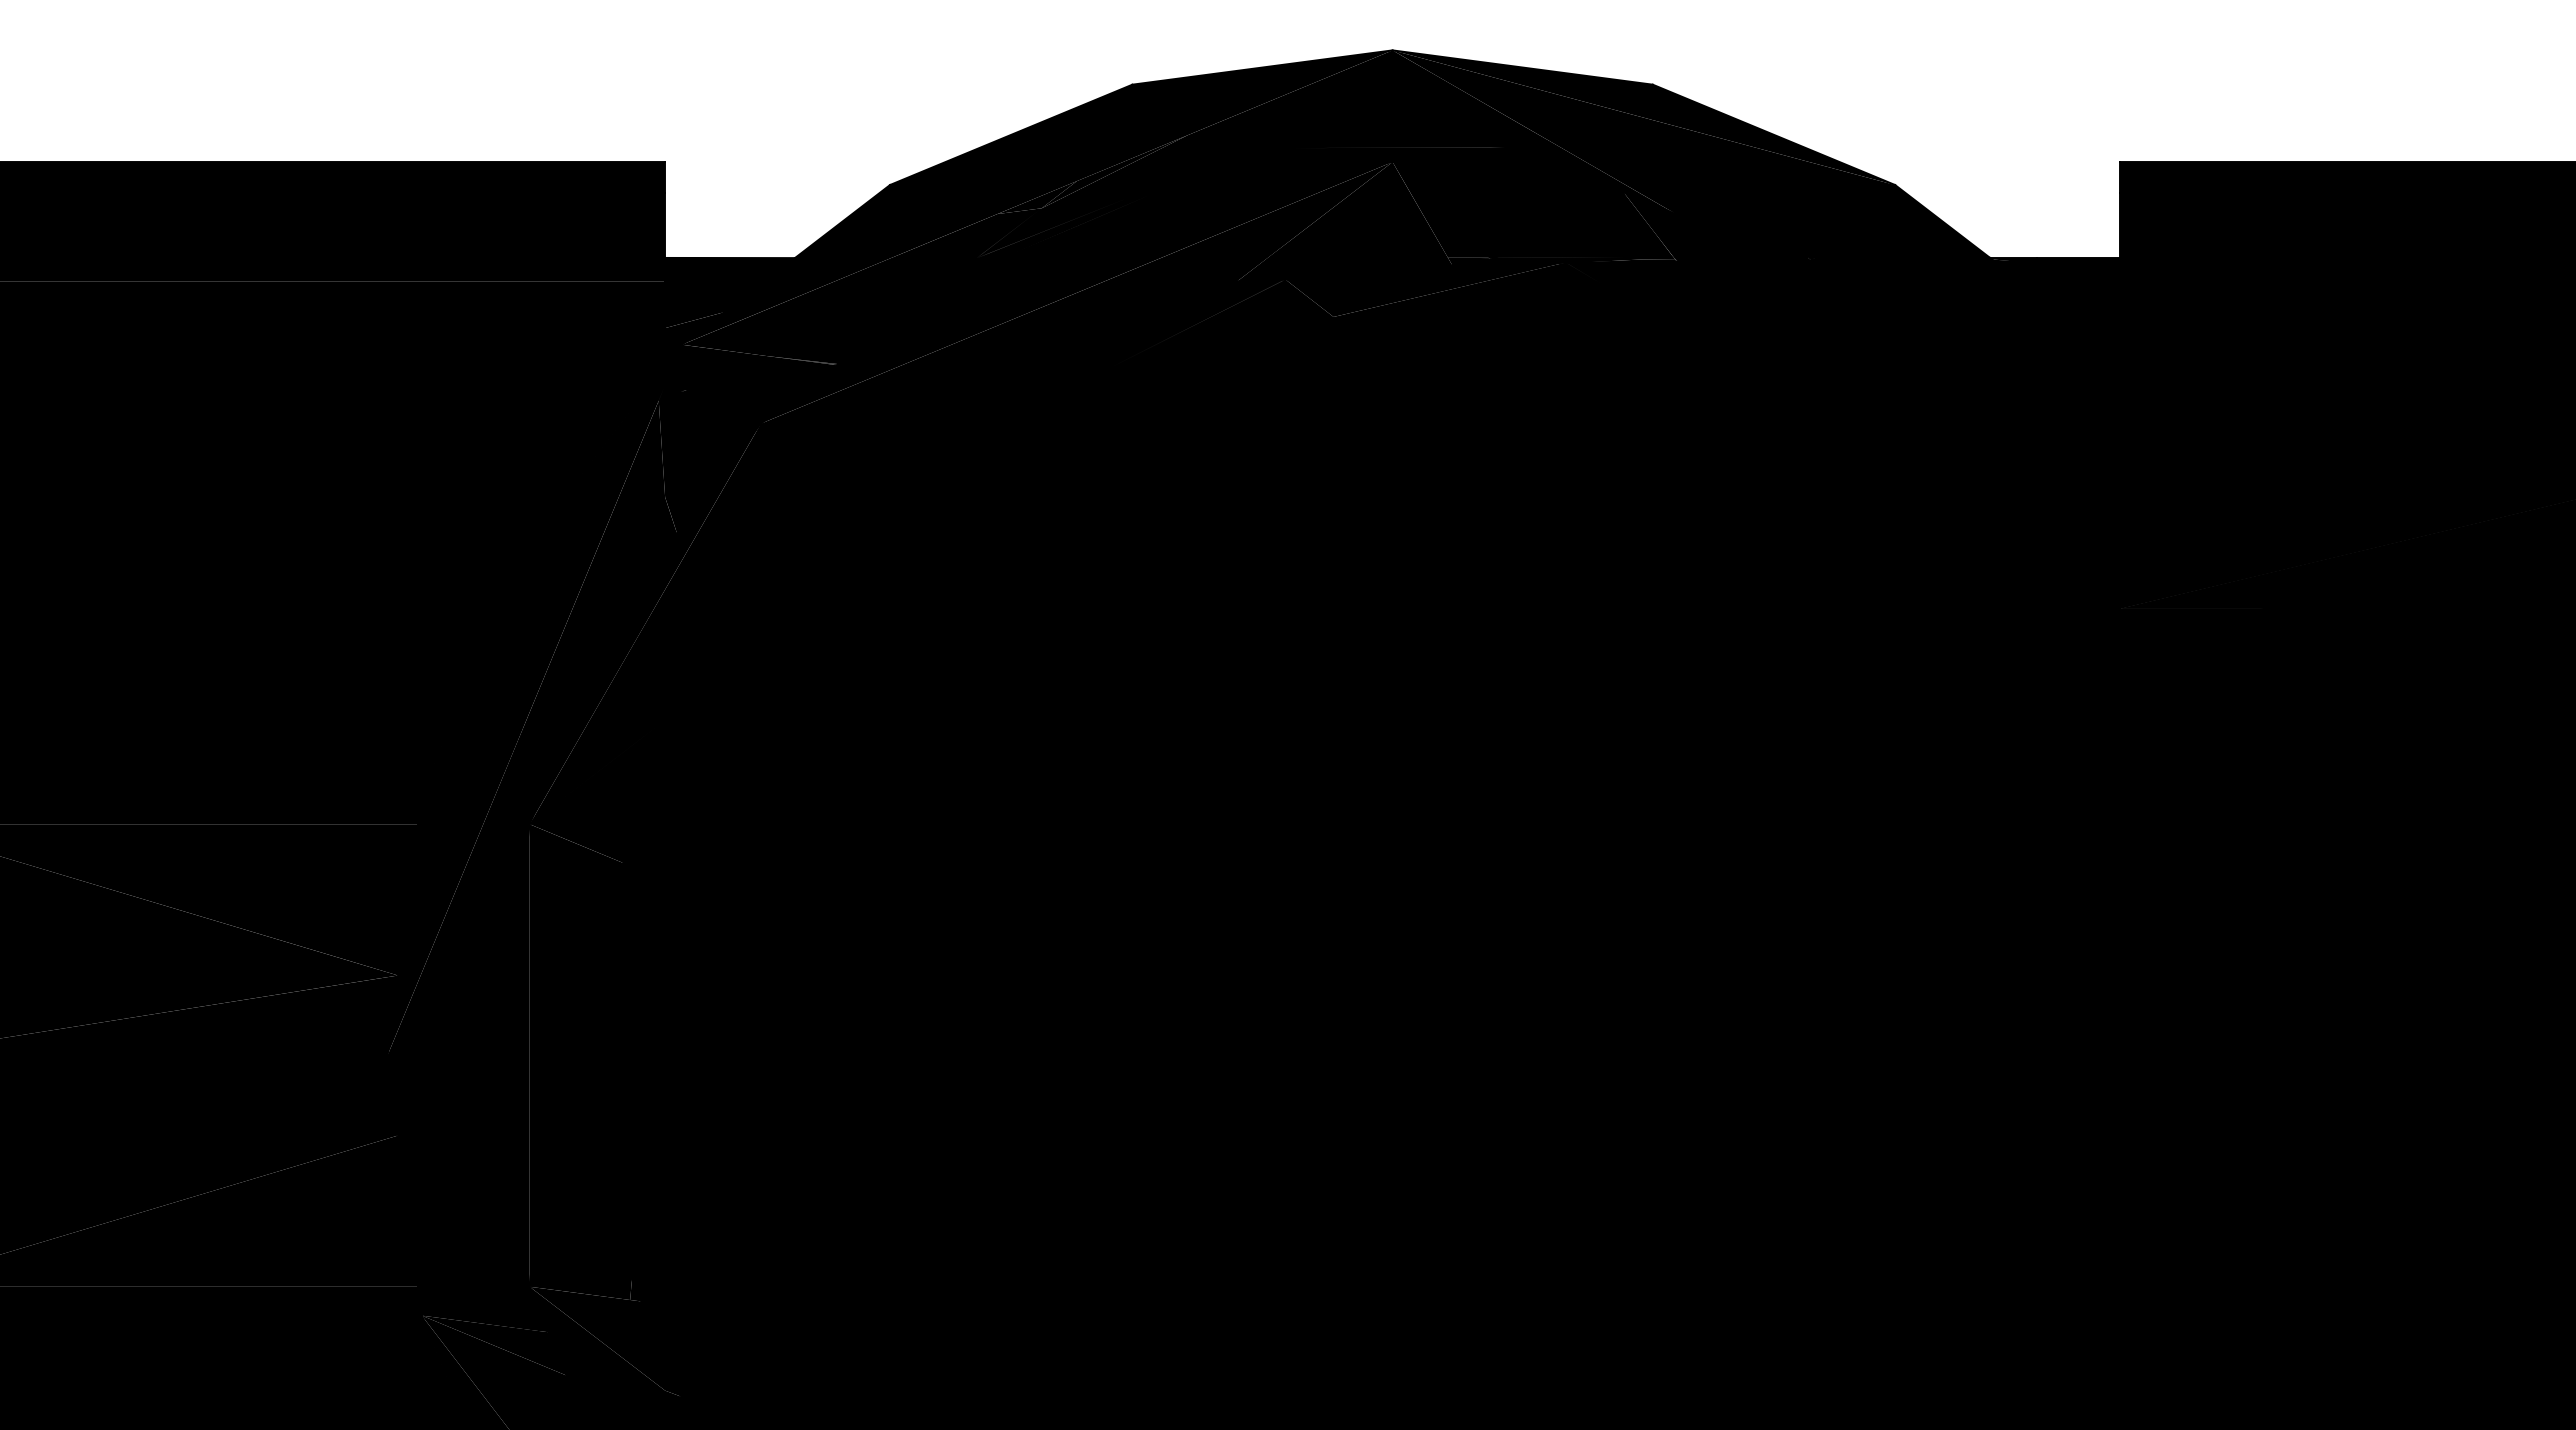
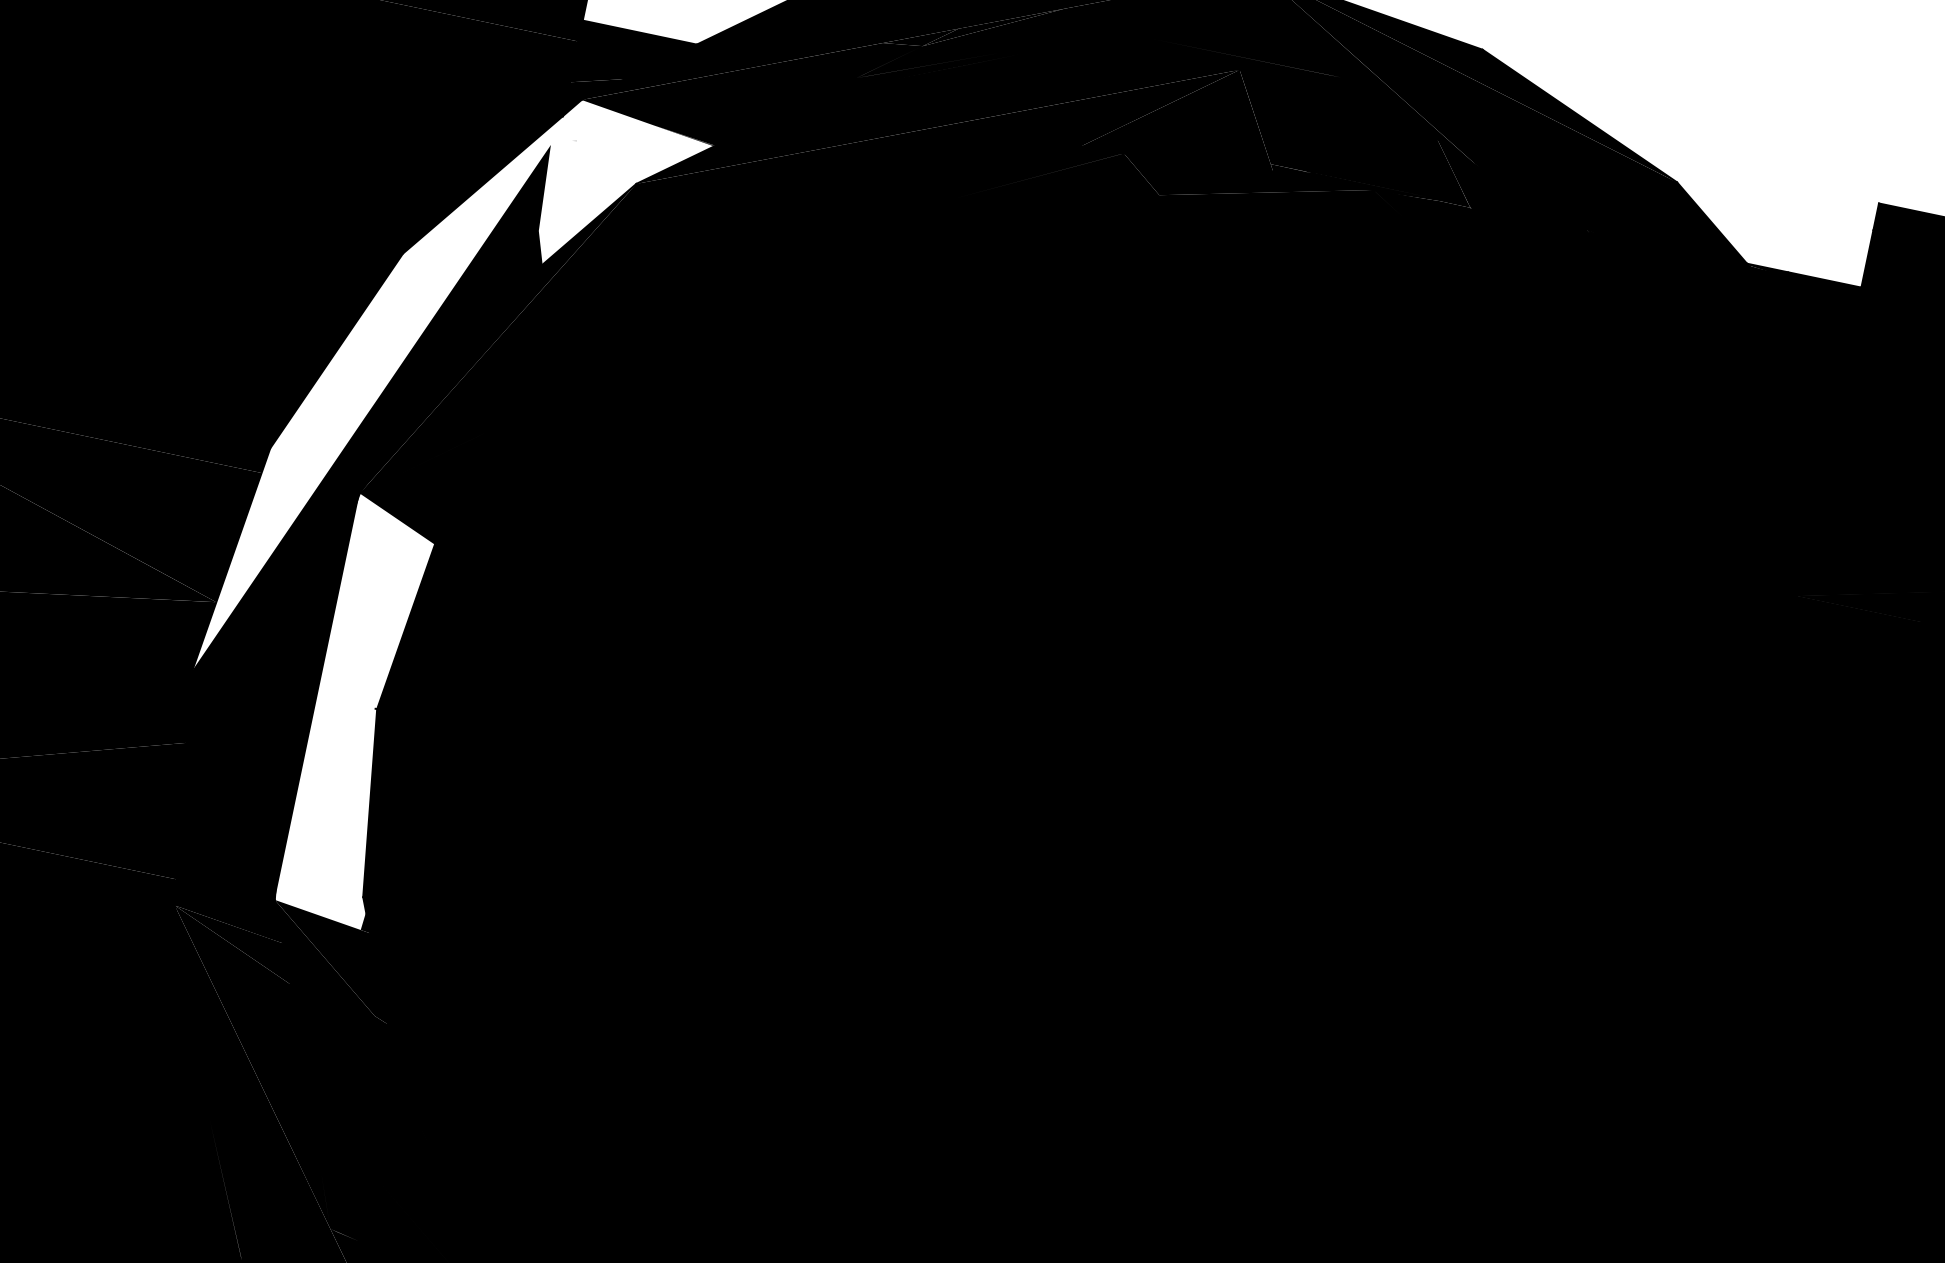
fill: (612, 699) -> (455, 399), removed
fill: (580, 1062) -> (360, 712), removed

